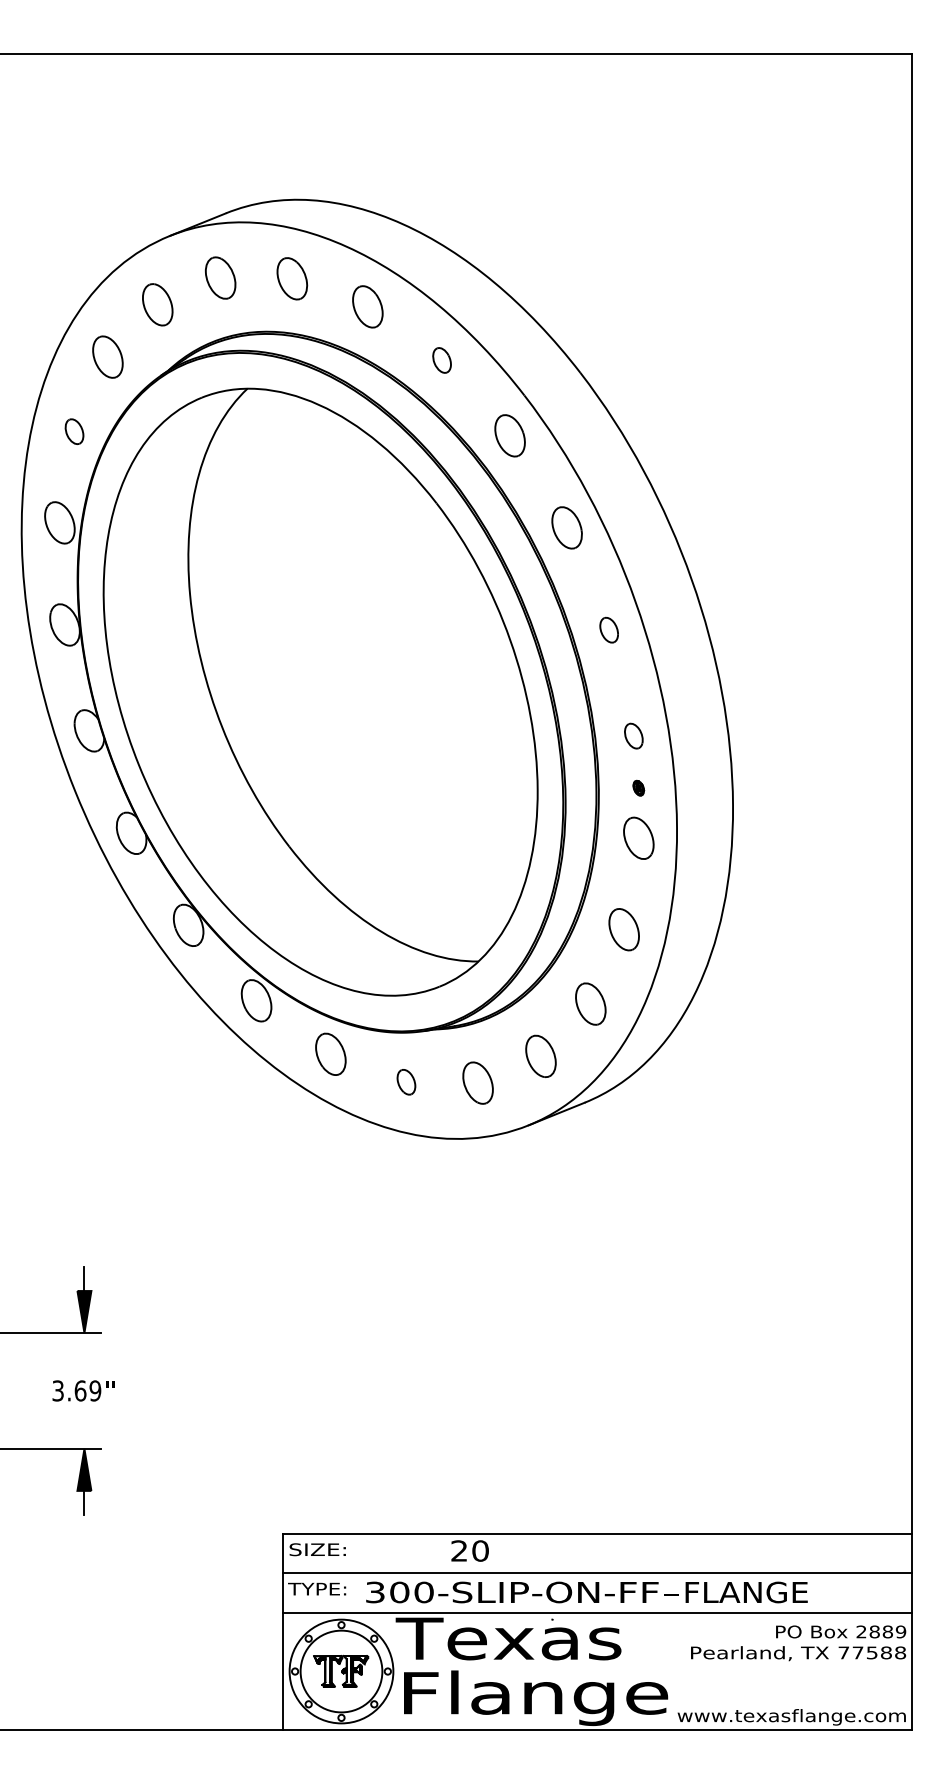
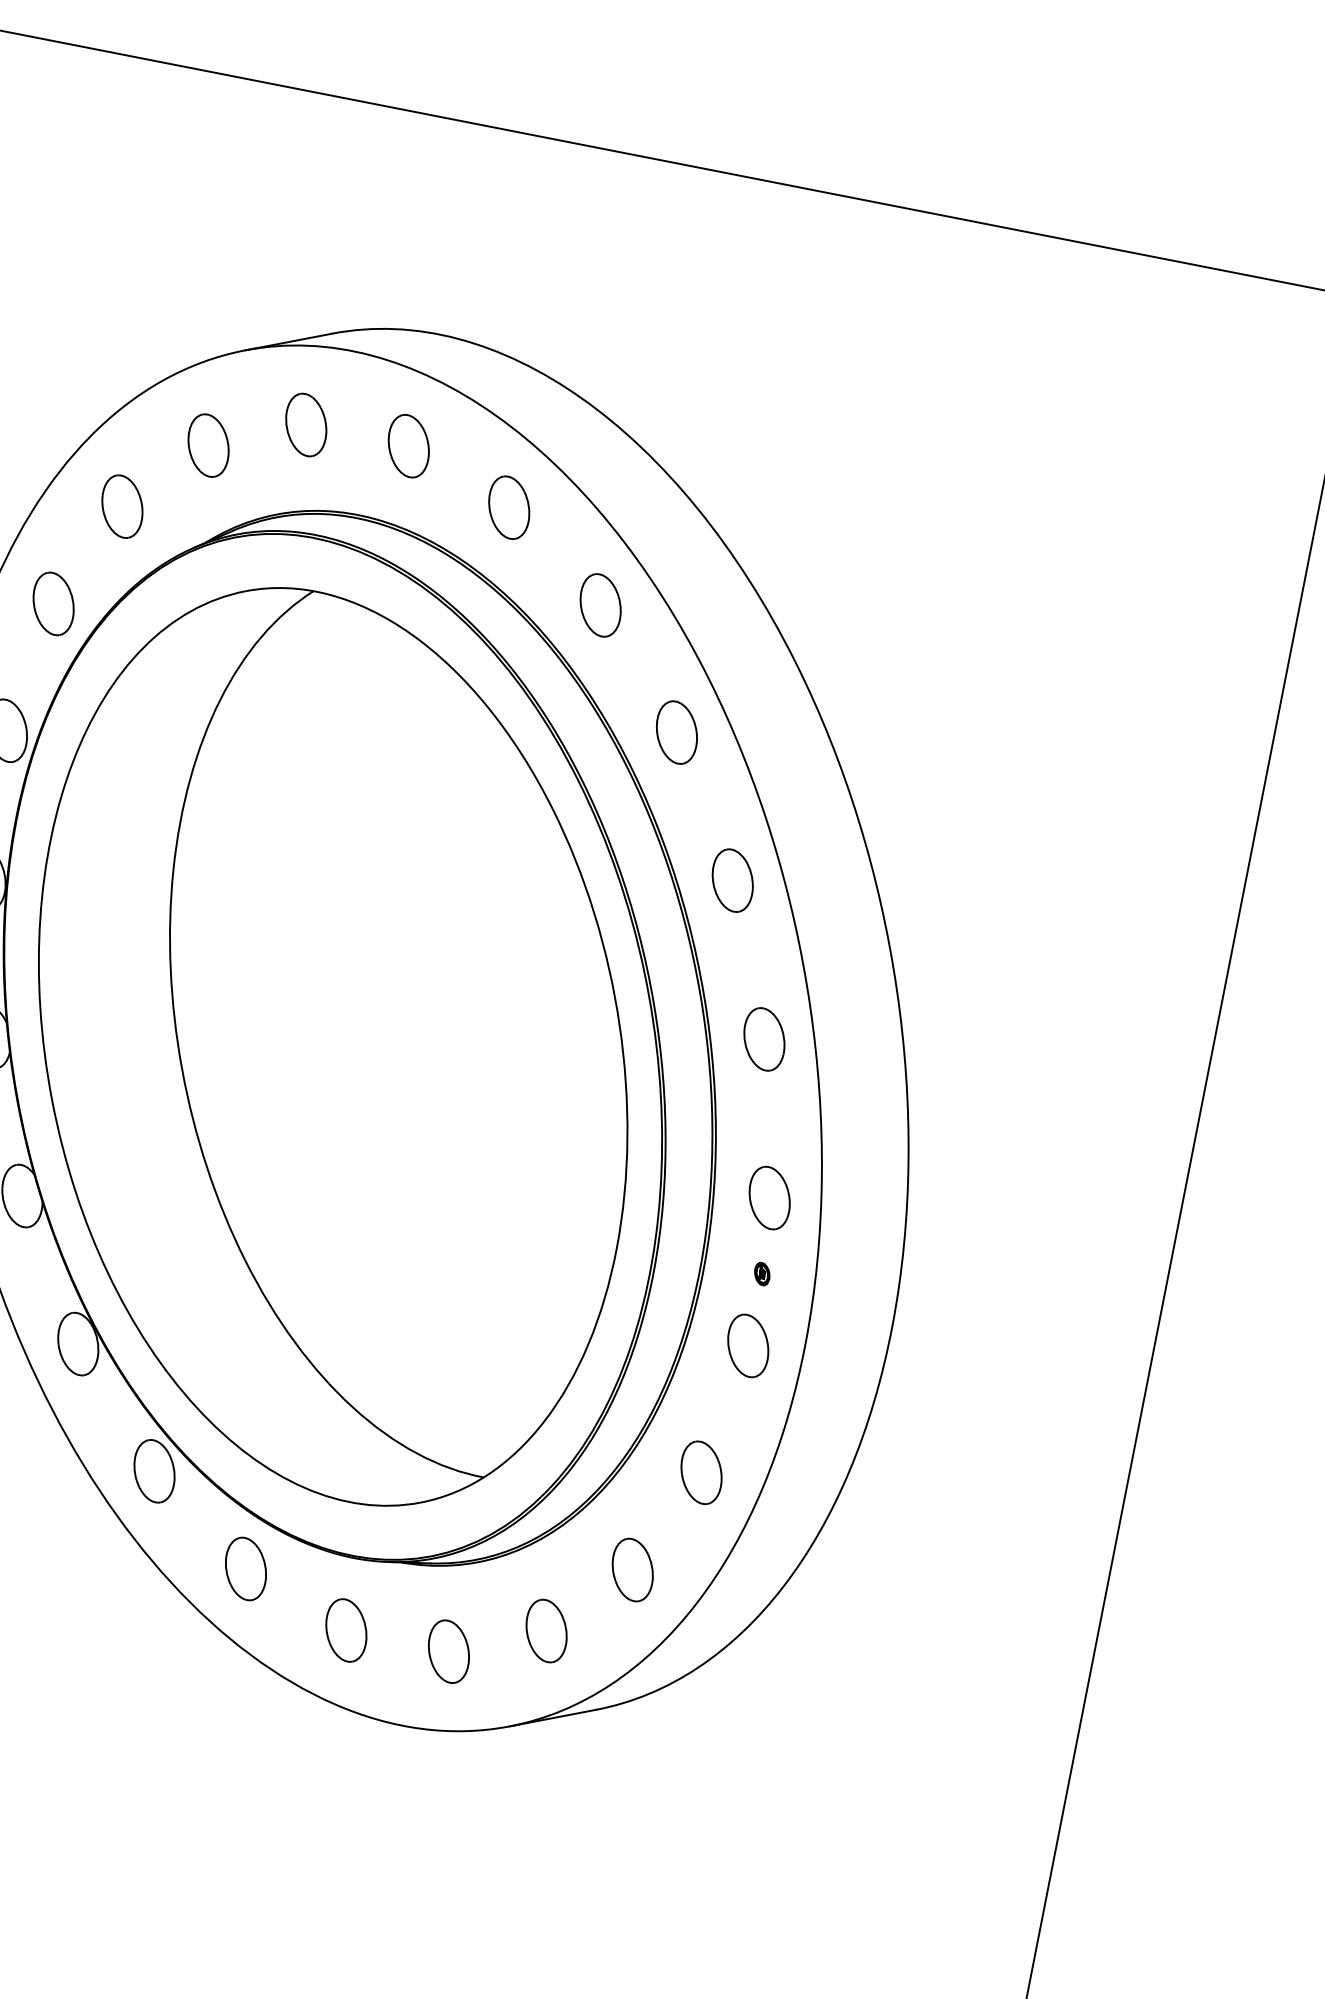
part: (441, 360) -> (599, 605), size x1.67
part: (74, 431) -> (53, 603), size x1.67
part: (608, 629) -> (763, 1037), size x1.67
part: (633, 735) -> (769, 1196), size x1.67
part: (406, 1081) -> (346, 1629), size x1.67

